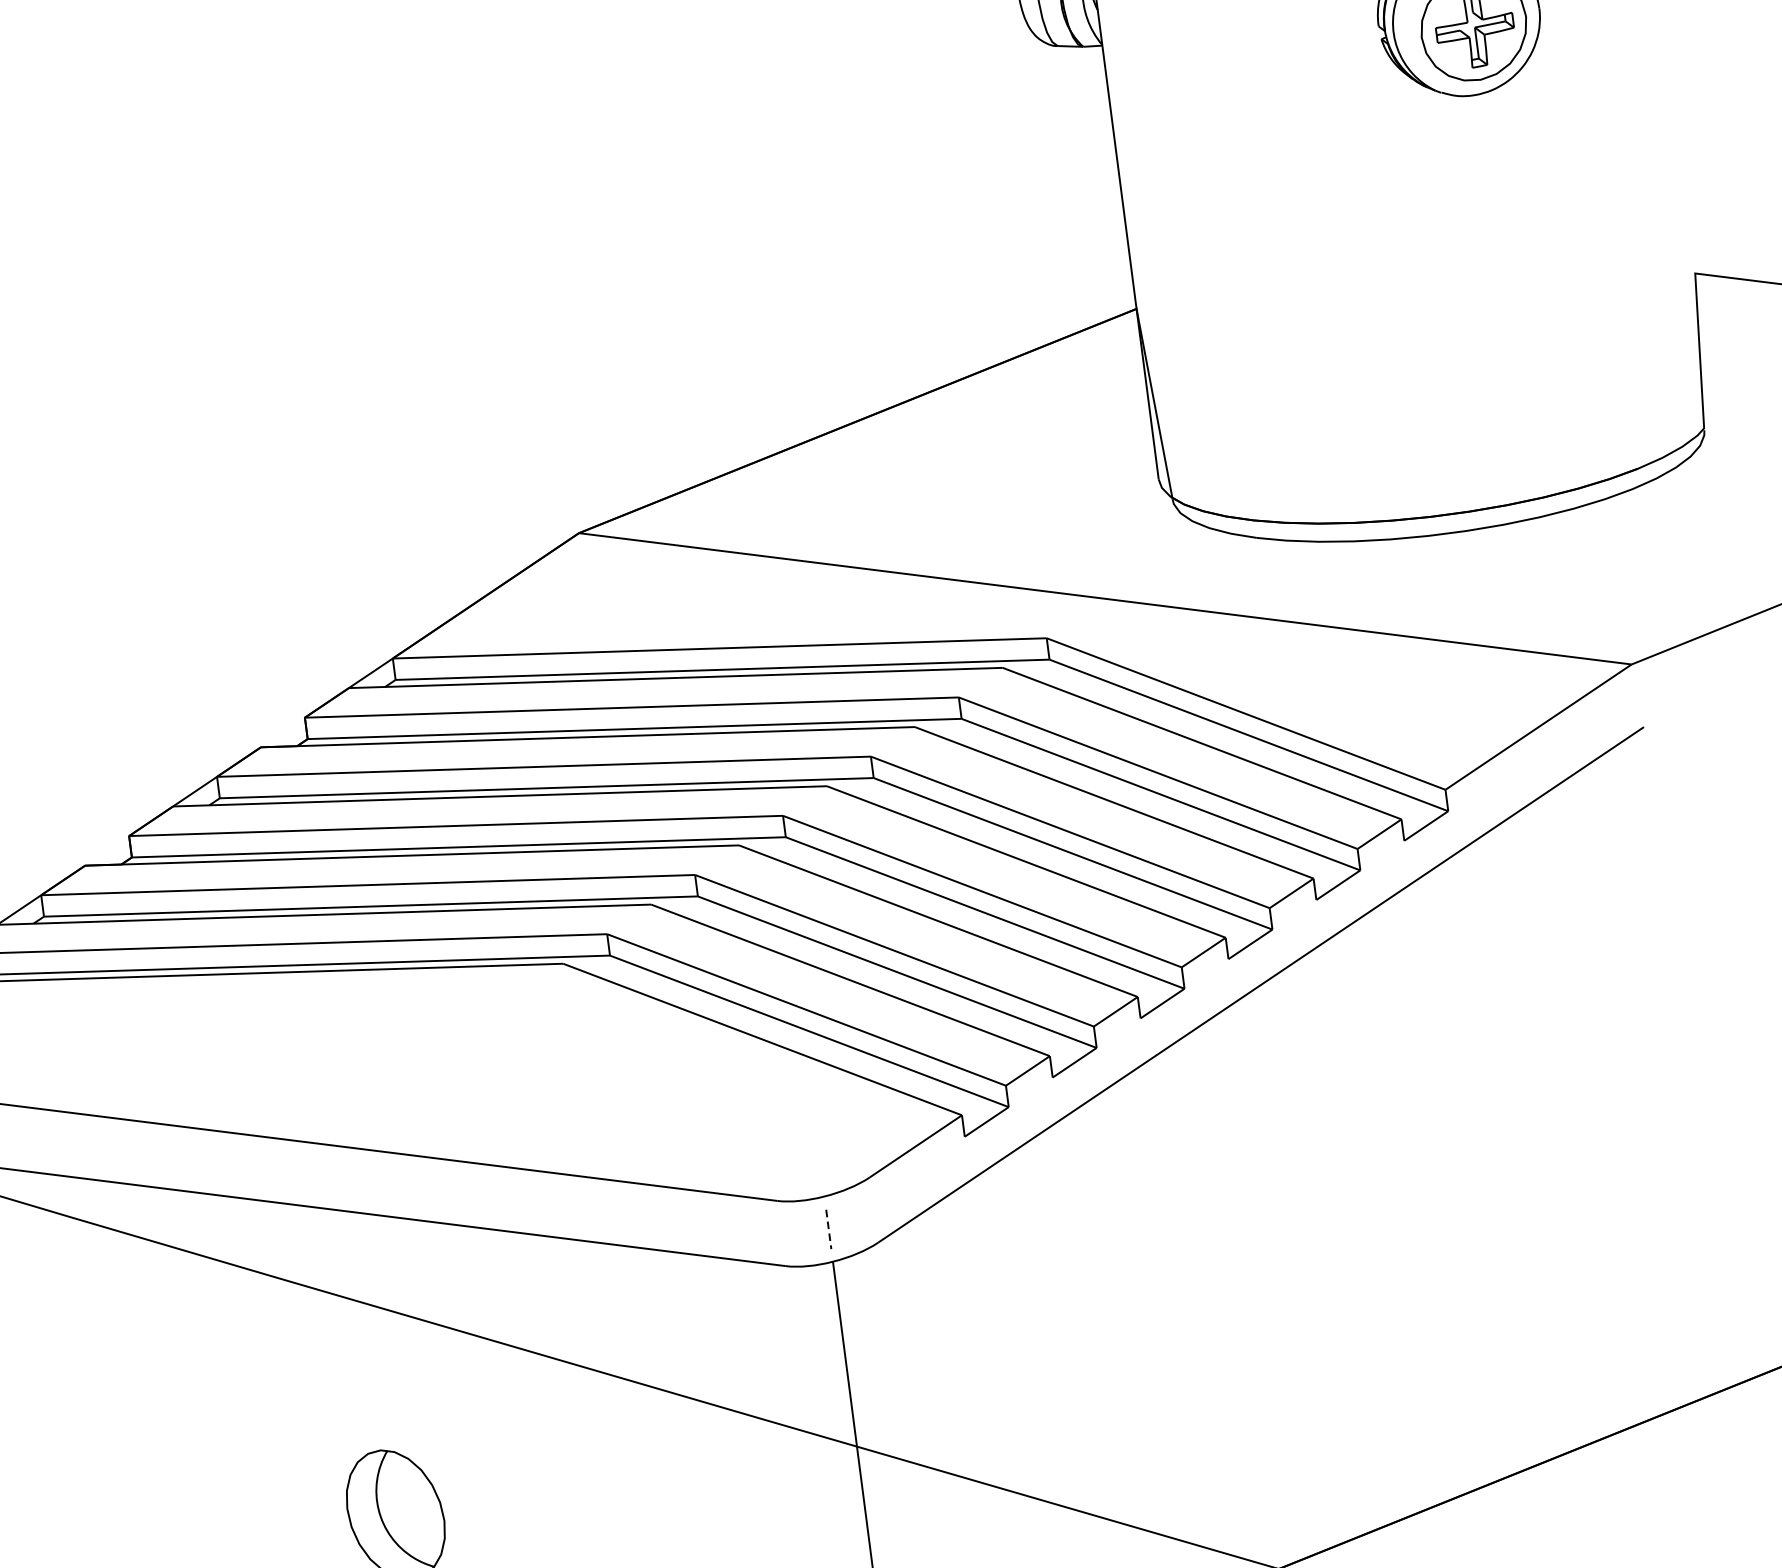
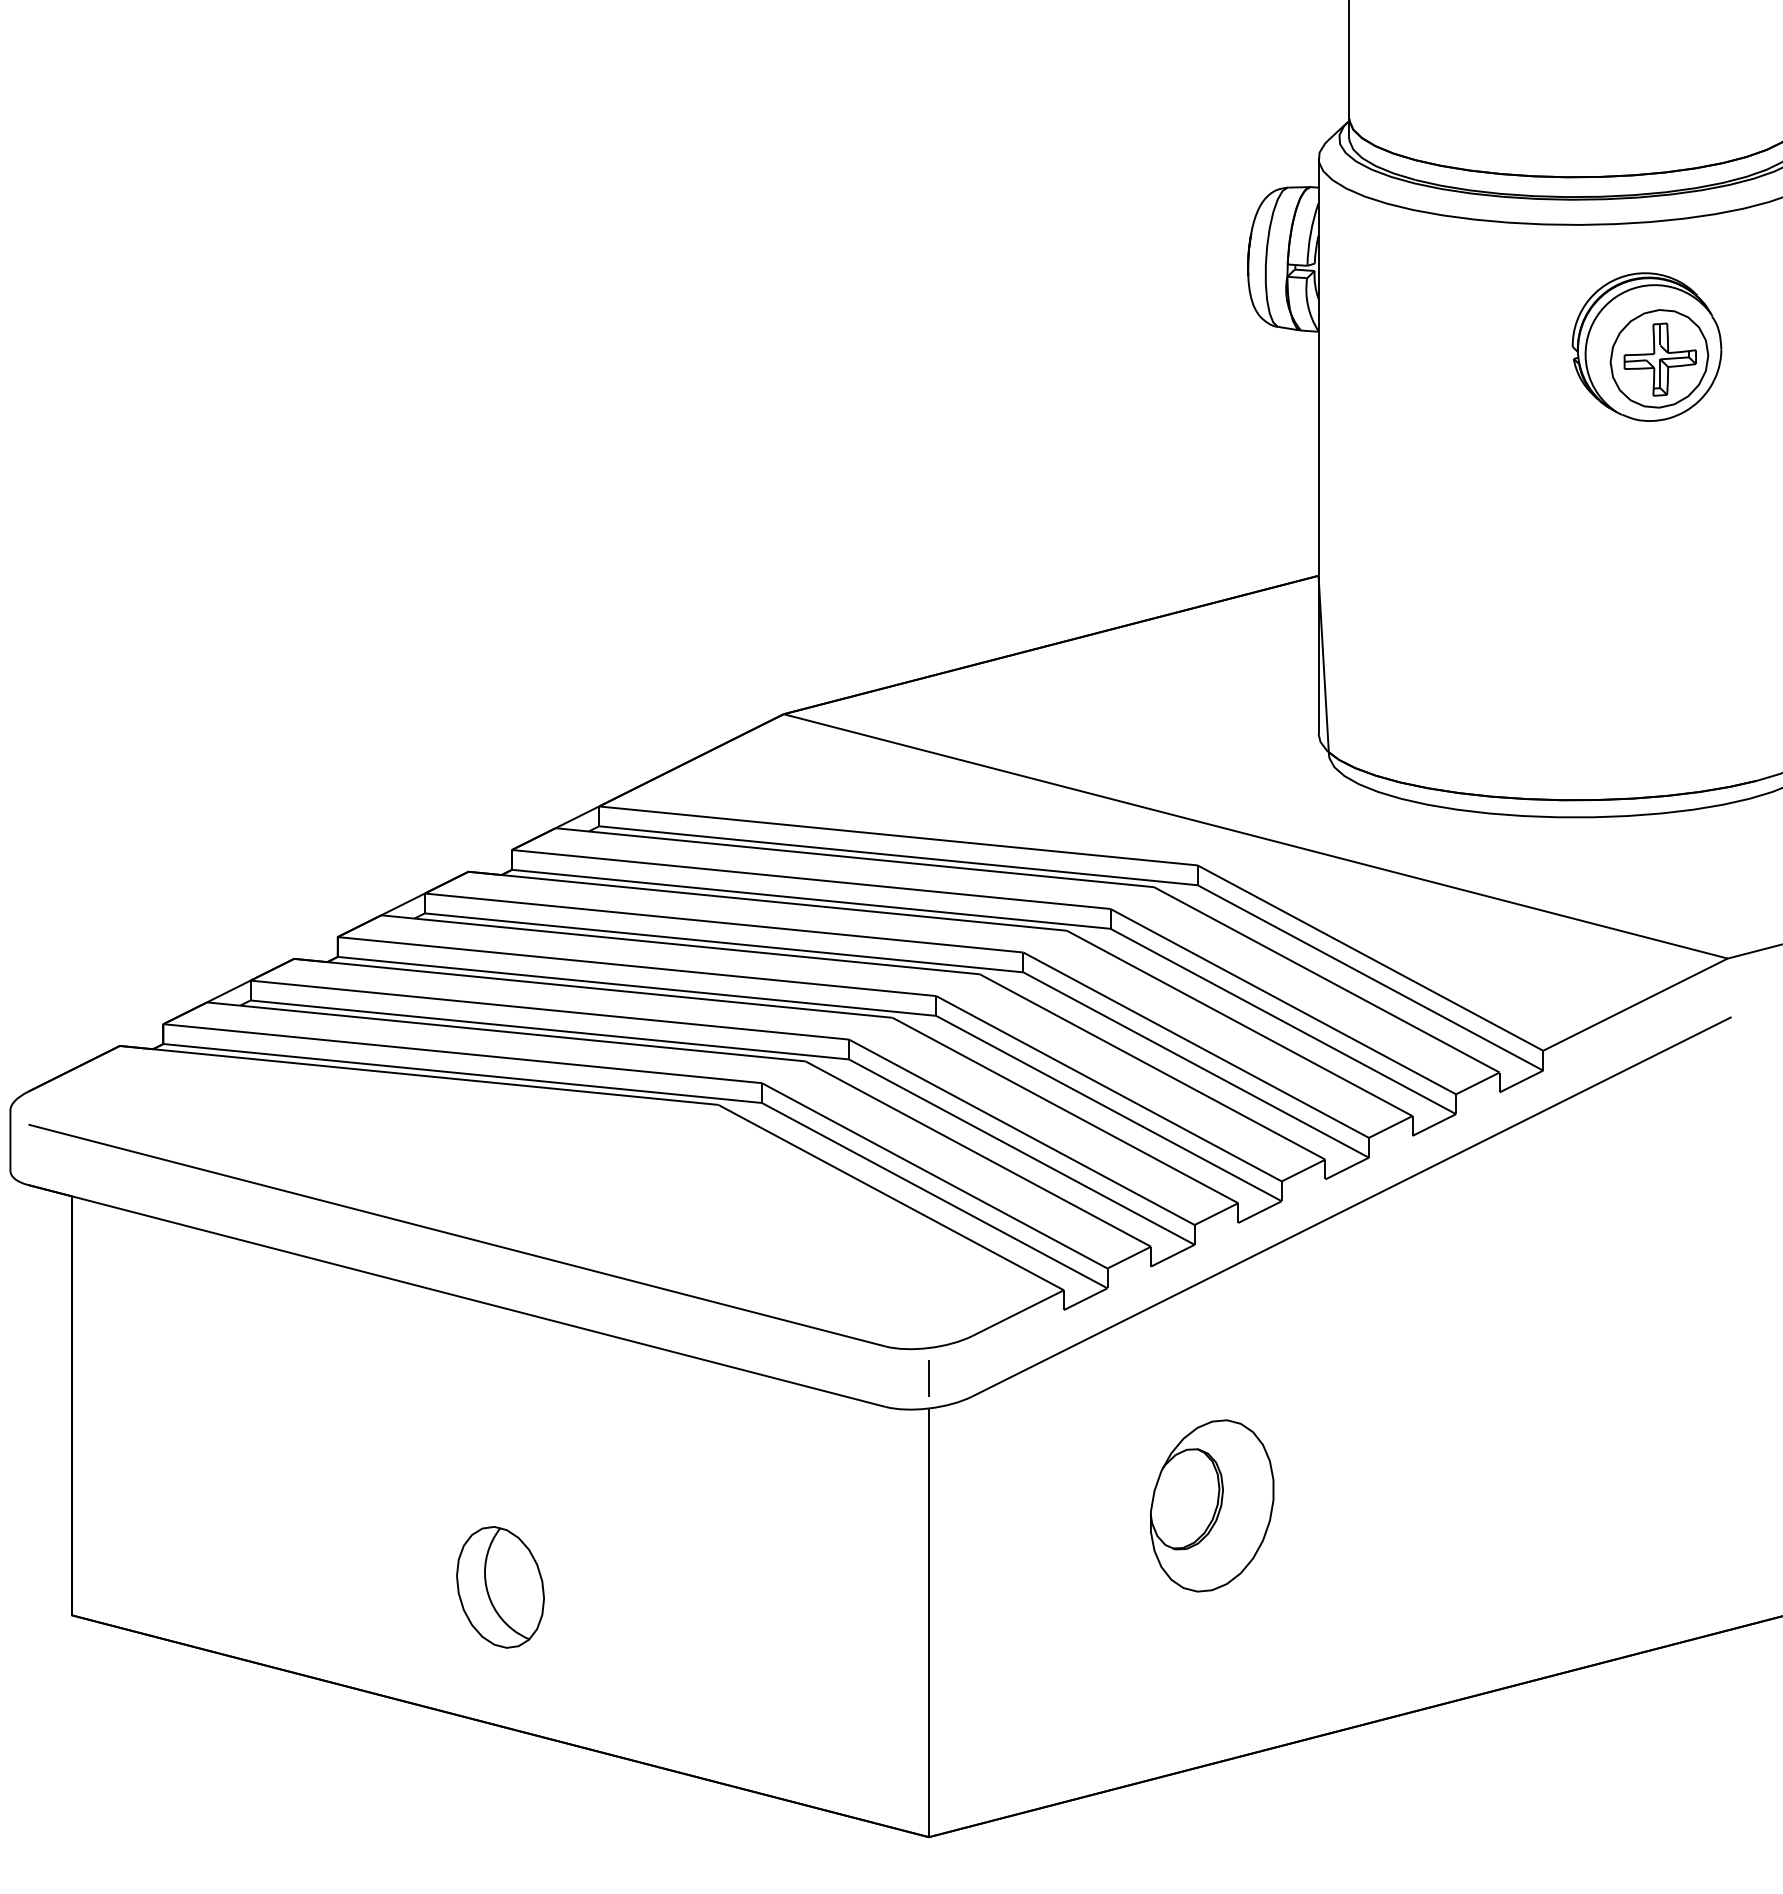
line: (828, 1230) -> (928, 1379), dashed -> solid
part: (1152, 1326) -> (1212, 1505), added

